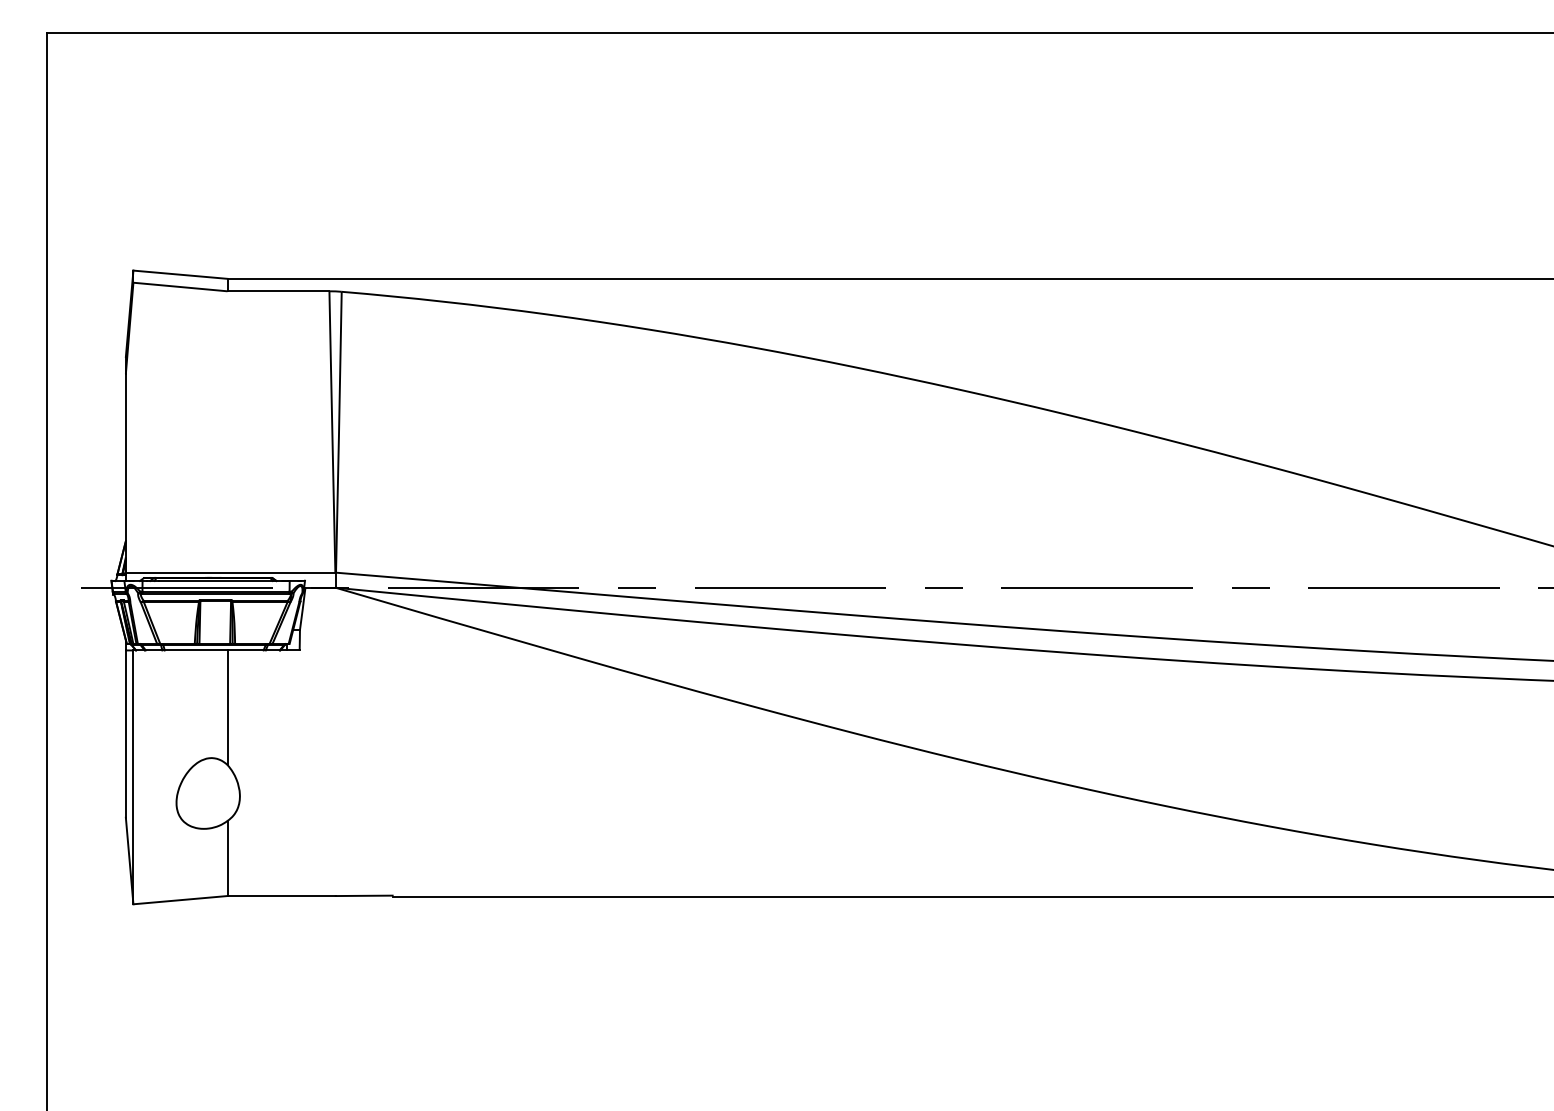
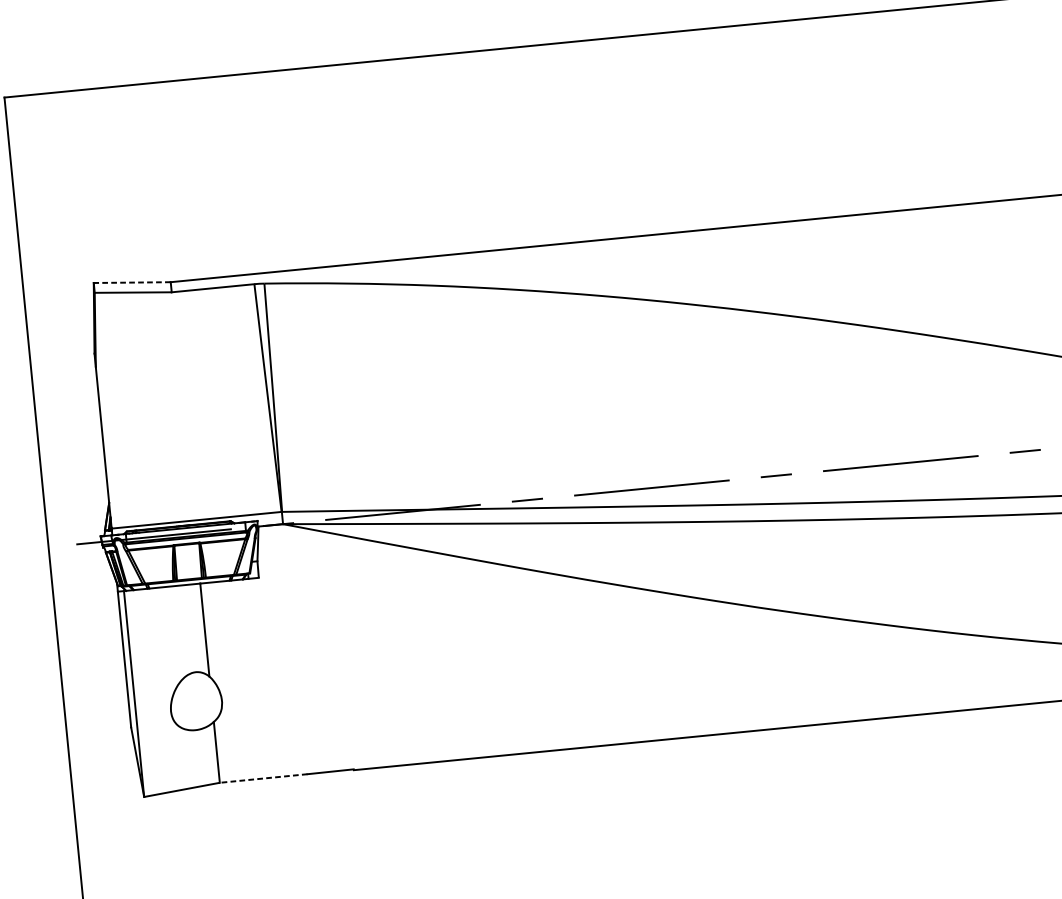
line: (179, 274) -> (131, 282), solid -> dashed
line: (281, 896) -> (263, 778), solid -> dashed

